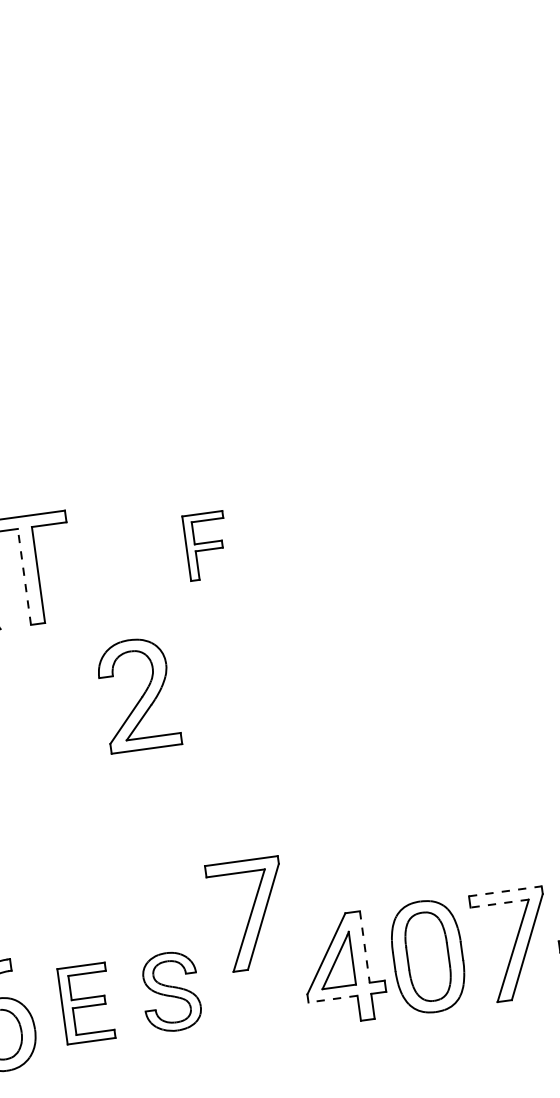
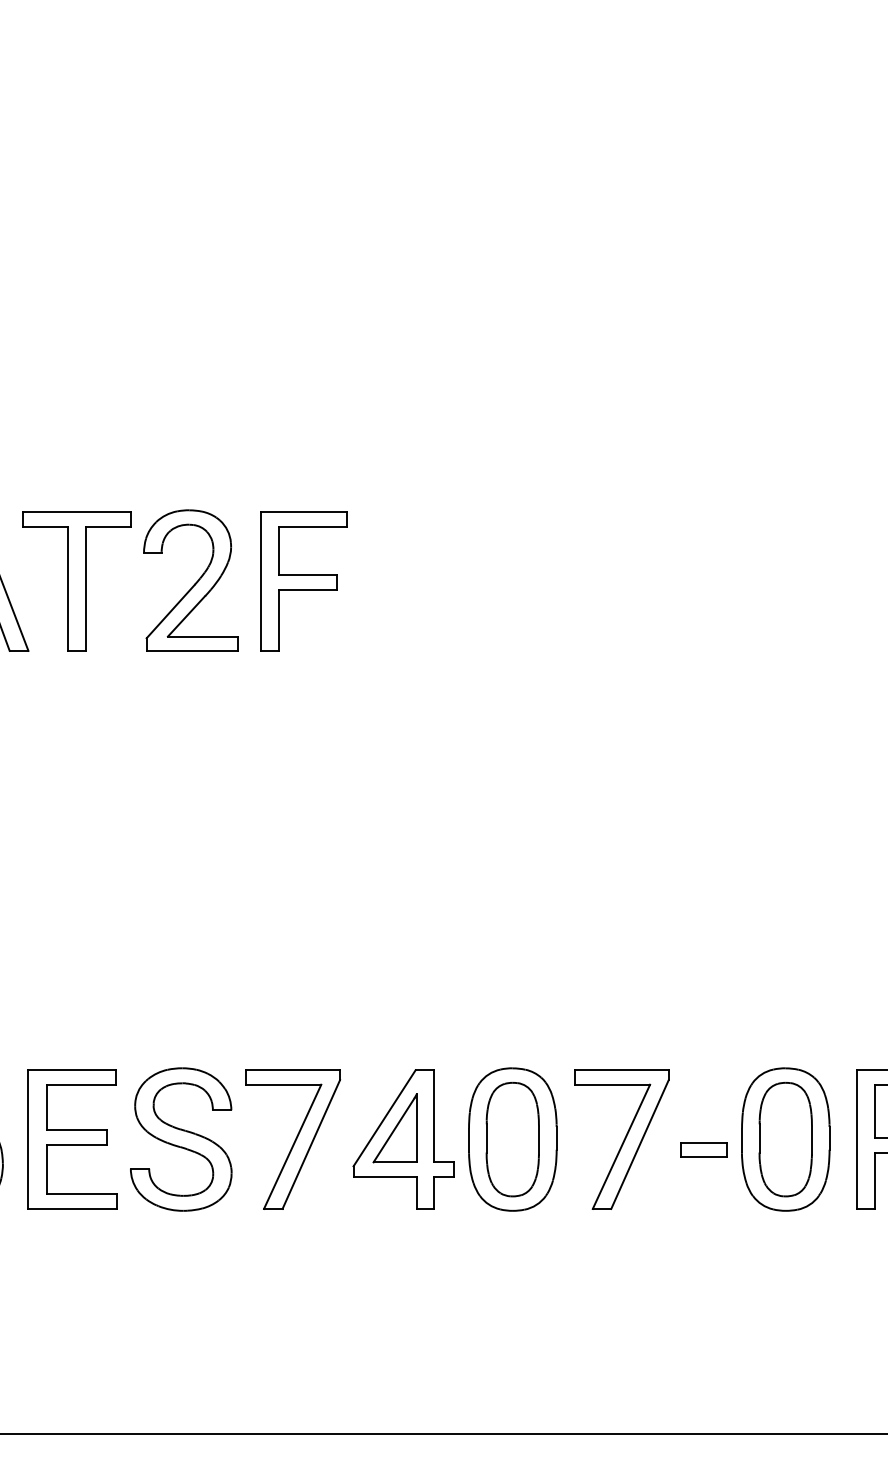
part: (206, 546) -> (303, 581), size x1.67
line: (24, 577) -> (67, 589), dashed -> solid
part: (138, 694) -> (190, 580), moved
line: (505, 891) -> (621, 1070), dashed -> solid
line: (499, 903) -> (612, 1084), dashed -> solid
part: (249, 914) -> (293, 1139), moved
line: (364, 947) -> (434, 1116), dashed -> solid
part: (171, 991) -> (181, 1139), size x1.43
line: (333, 998) -> (385, 1176), dashed -> solid
part: (86, 1003) -> (72, 1139), size x1.43

